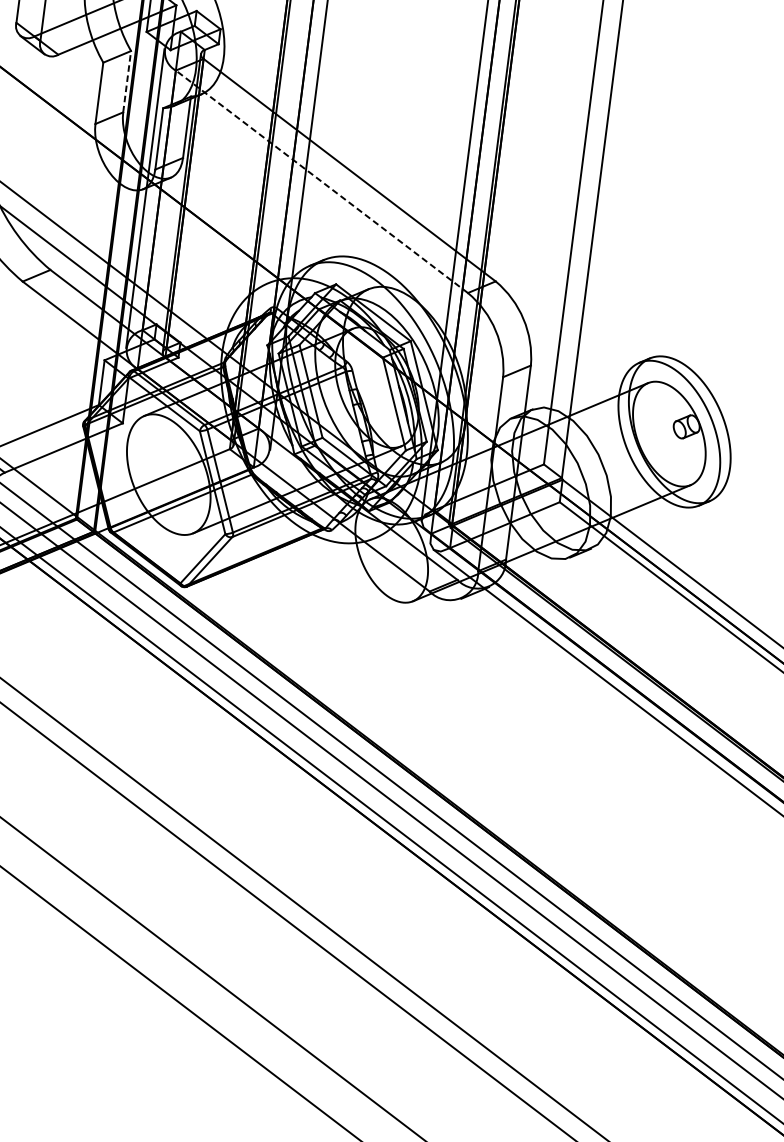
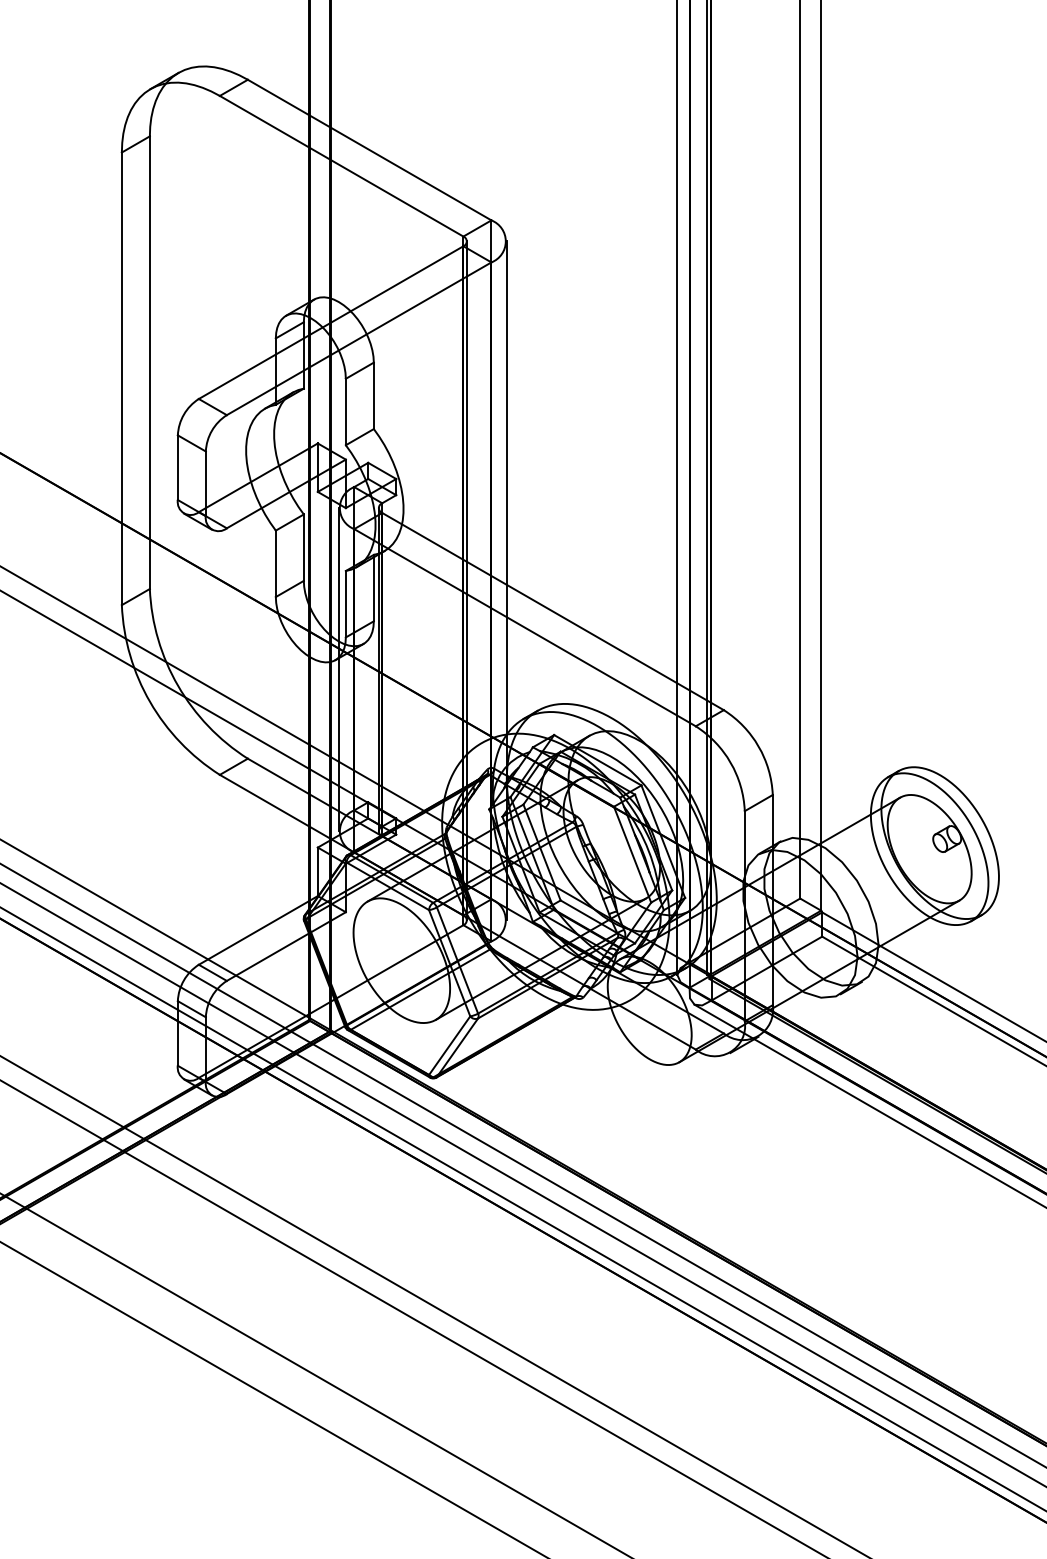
line: (126, 81) -> (303, 547), dashed -> solid
line: (321, 181) -> (524, 627), dashed -> solid

